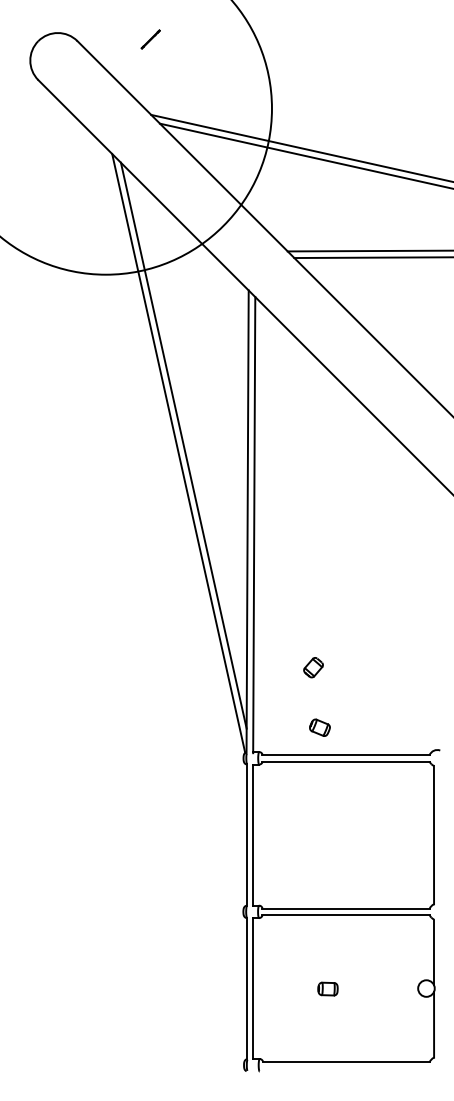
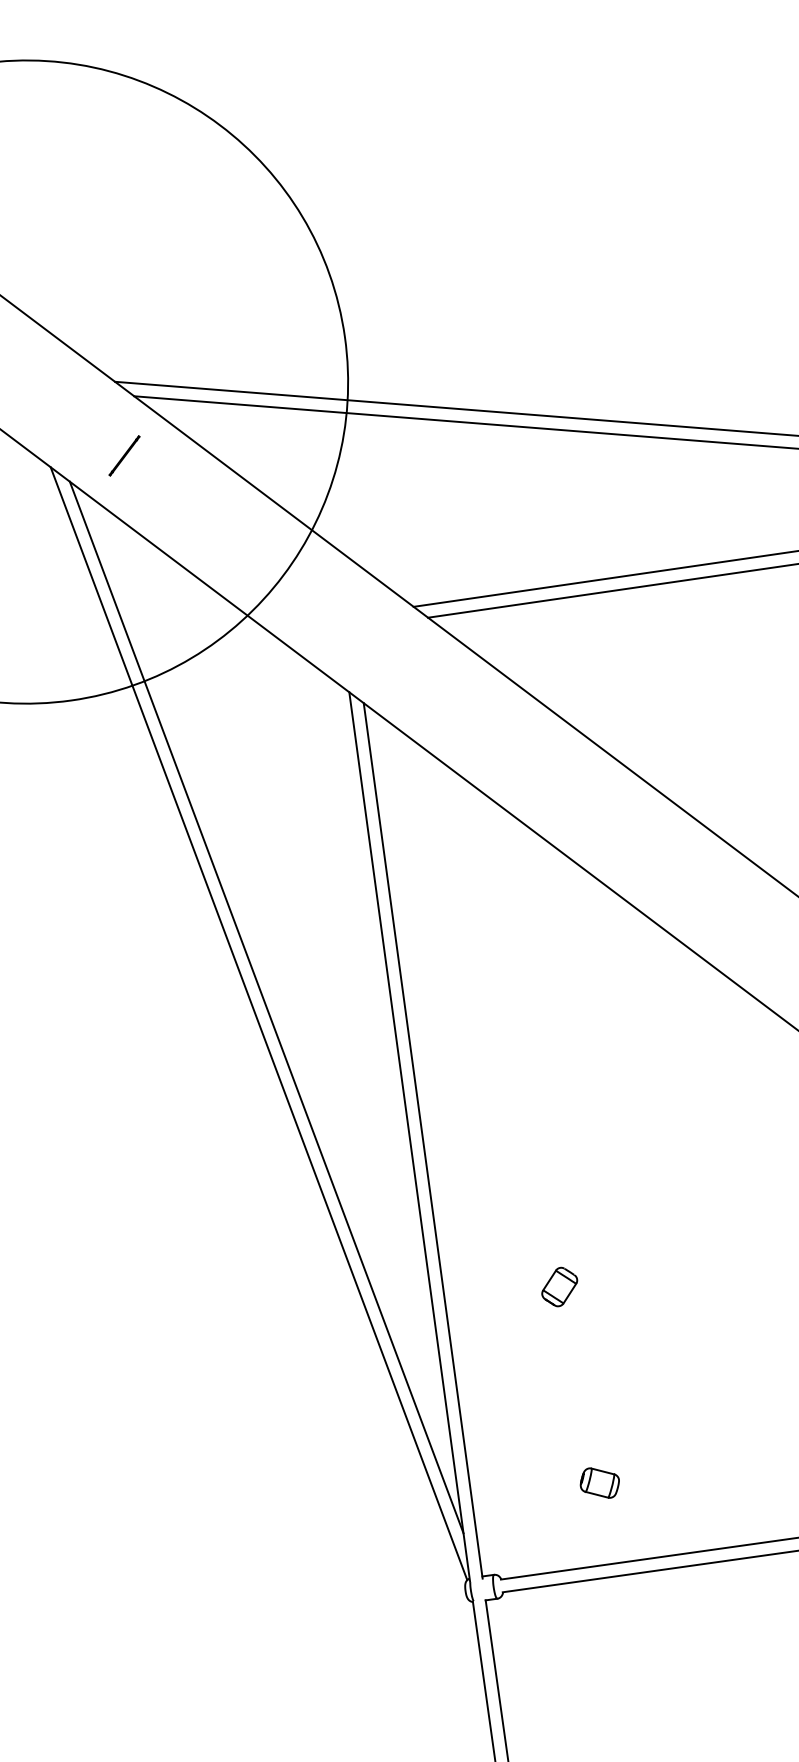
line: (150, 39) -> (124, 455), moved
part: (313, 667) -> (559, 1286), moved
part: (319, 727) -> (598, 1482), moved

